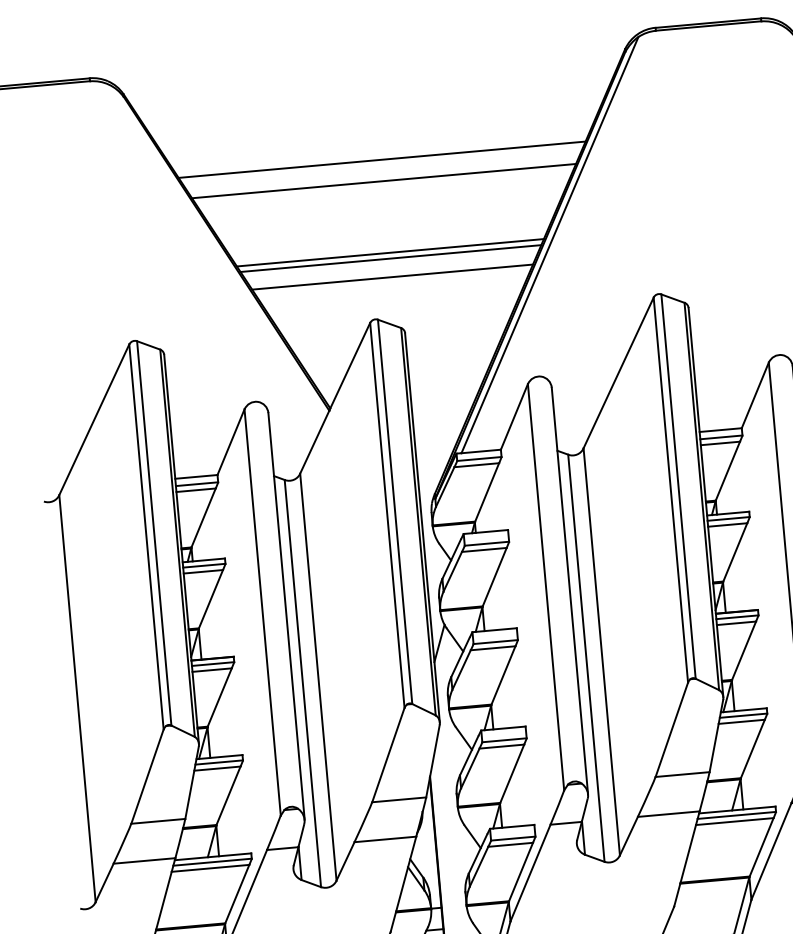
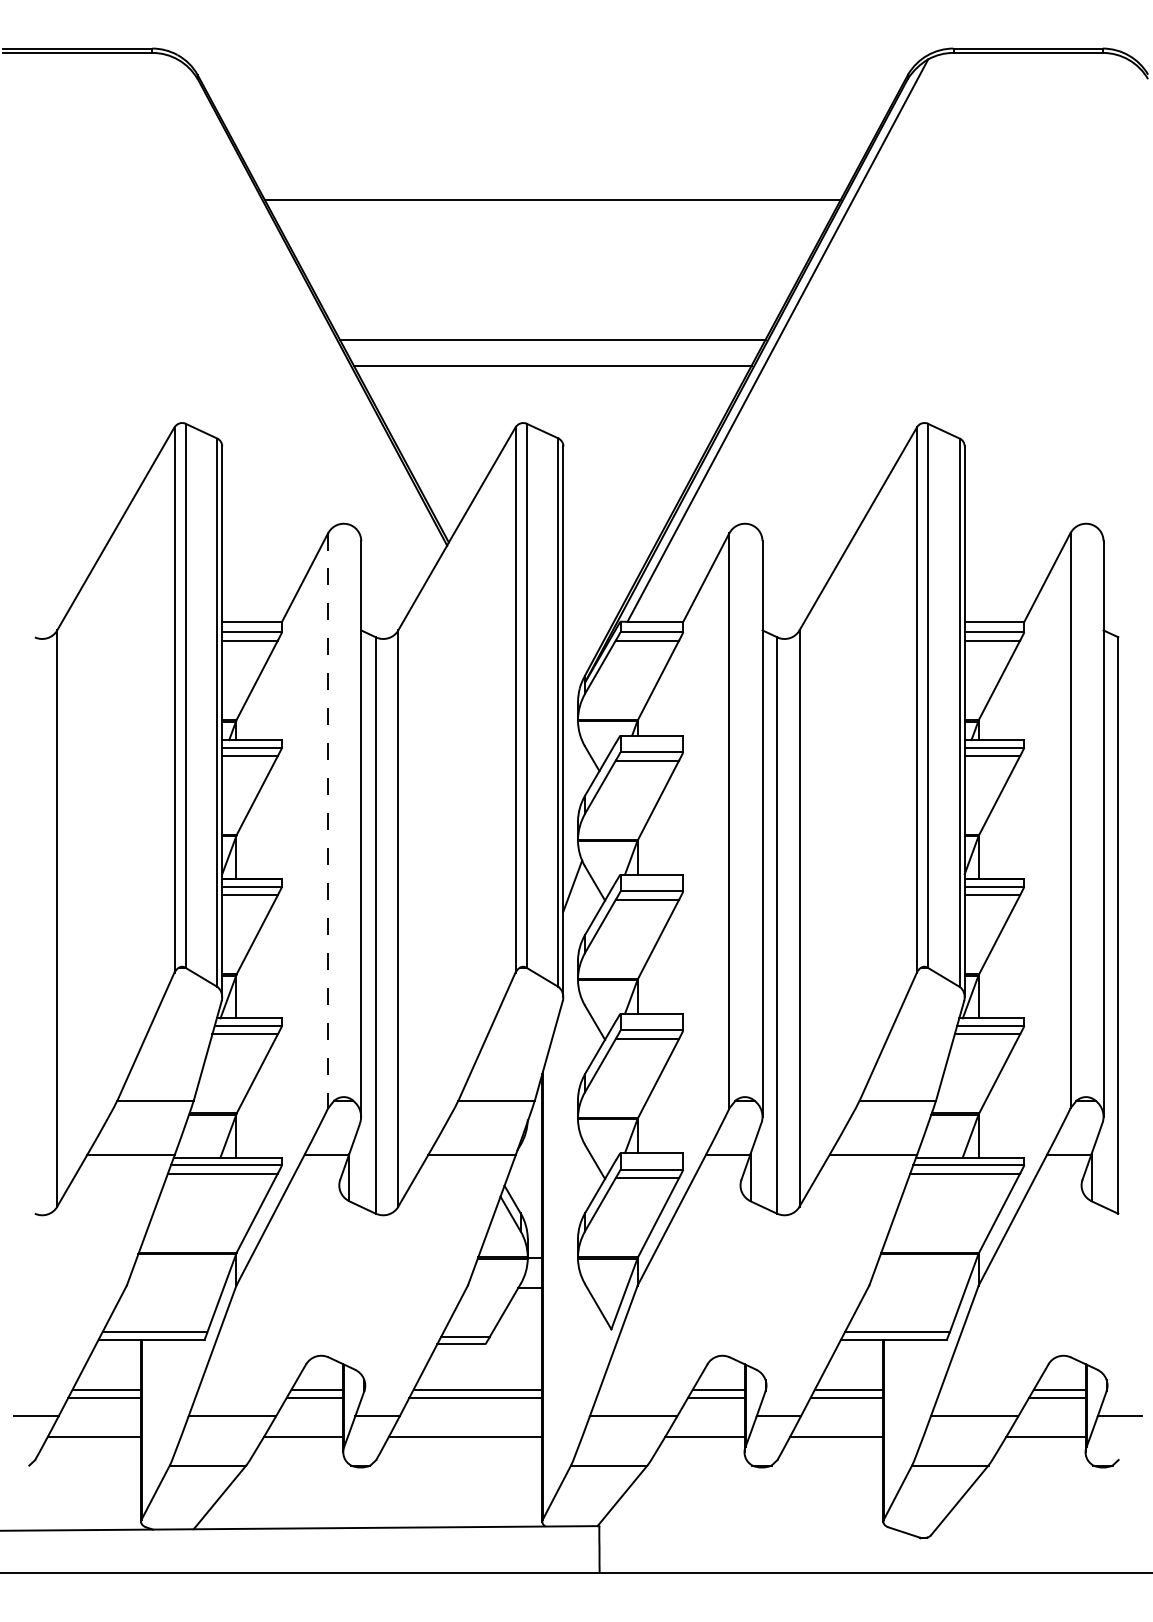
line: (383, 180) -> (552, 229), removed
line: (390, 252) -> (552, 331), removed
line: (262, 612) -> (328, 820), solid -> dashed

